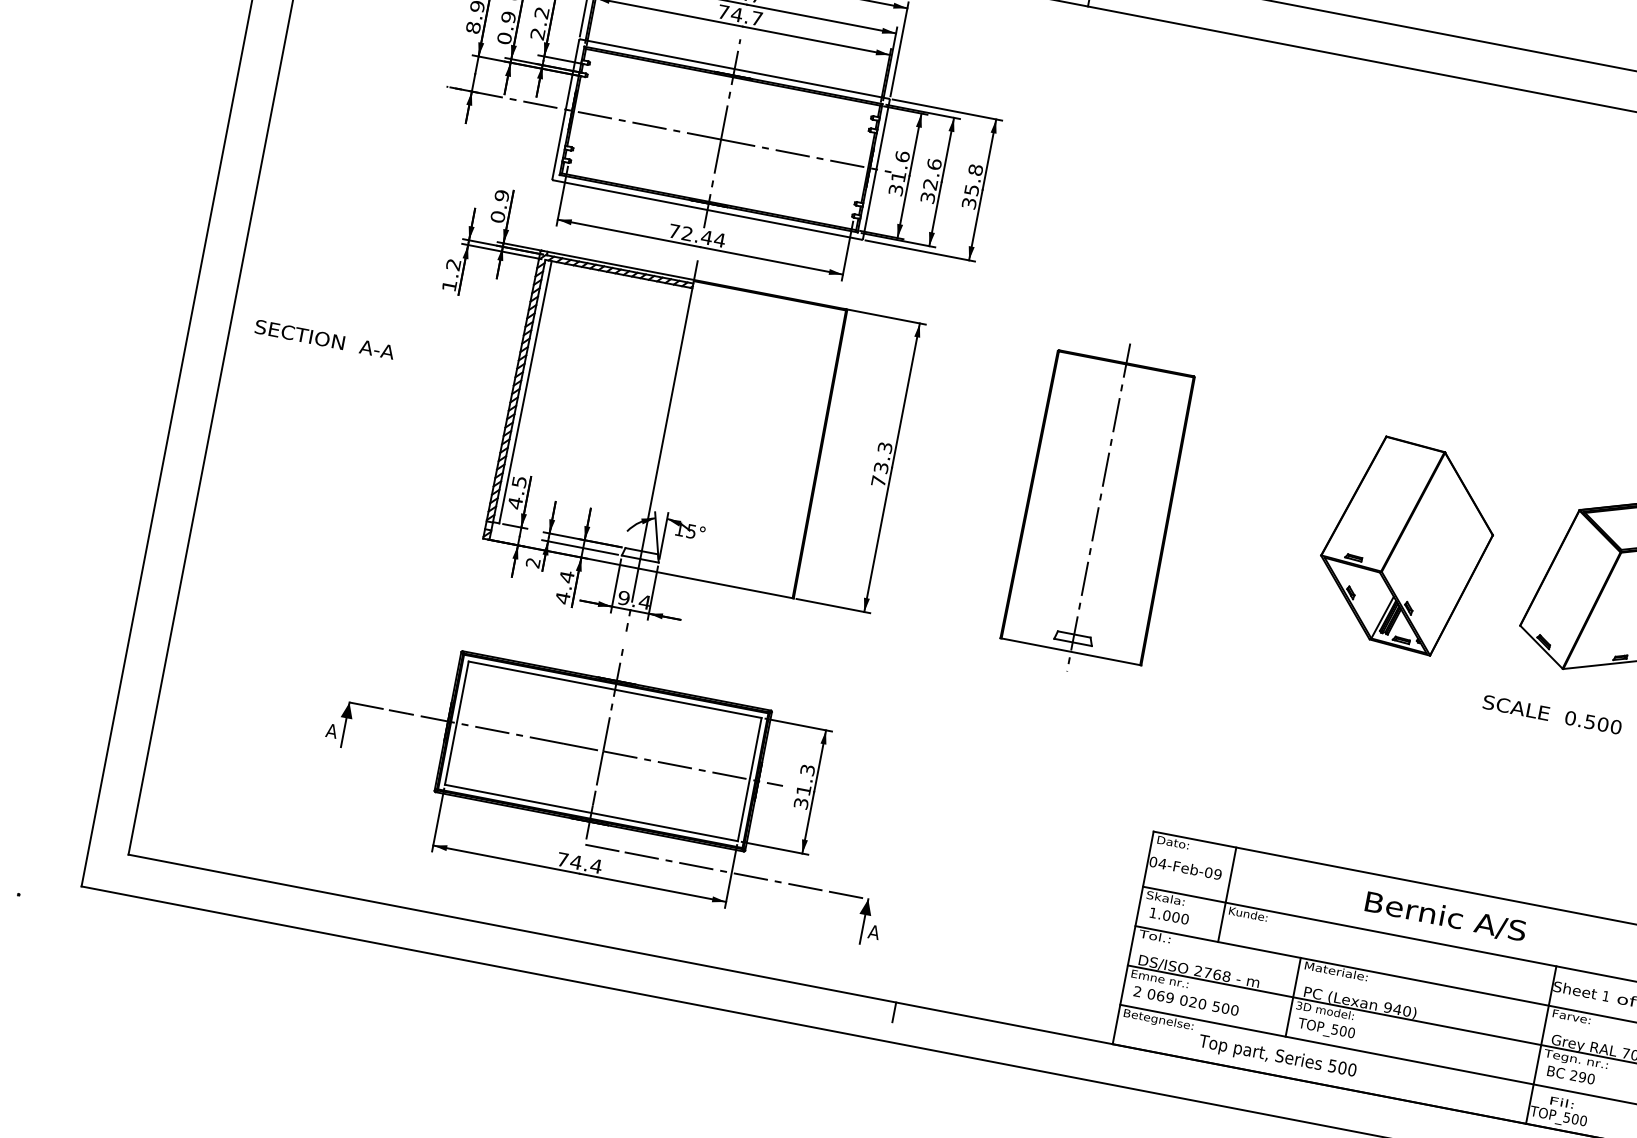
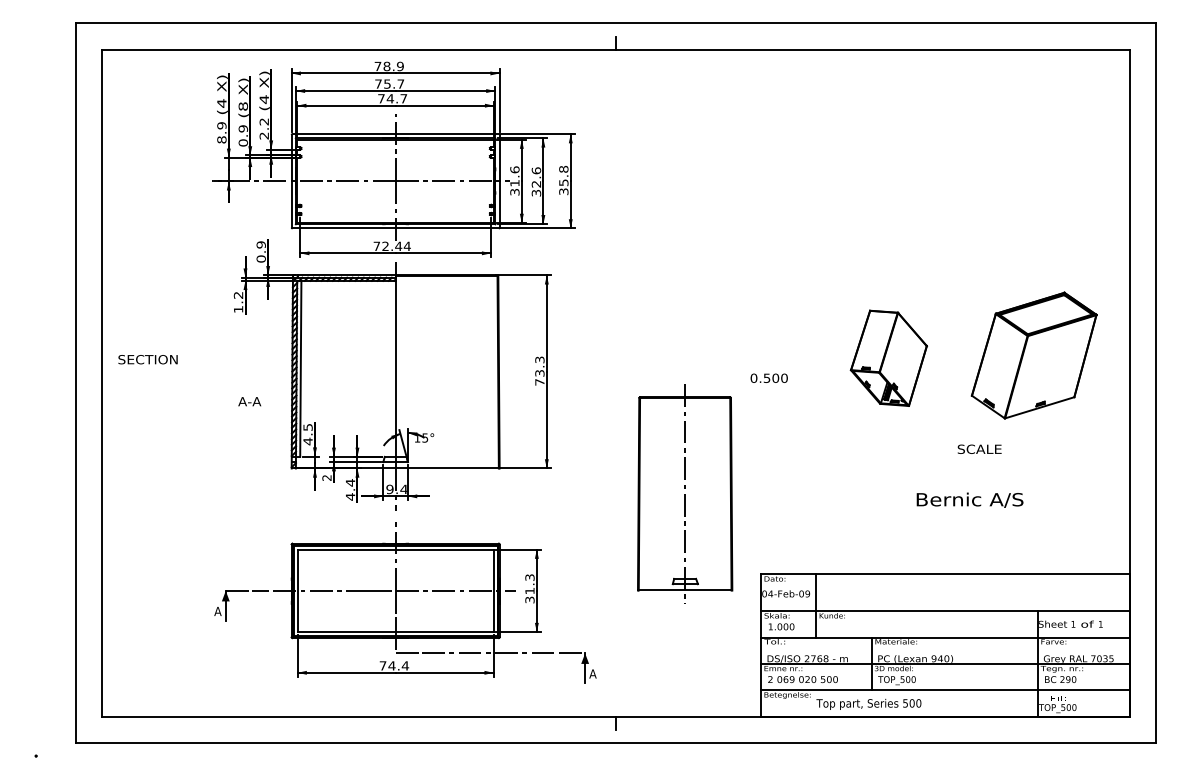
text: (376, 349) -> (249, 401), moved
part: (1099, 507) -> (685, 493), moved
part: (1406, 546) -> (888, 358), size x0.7
text: (1592, 721) -> (768, 377), moved
text: (1445, 915) -> (969, 499), moved

